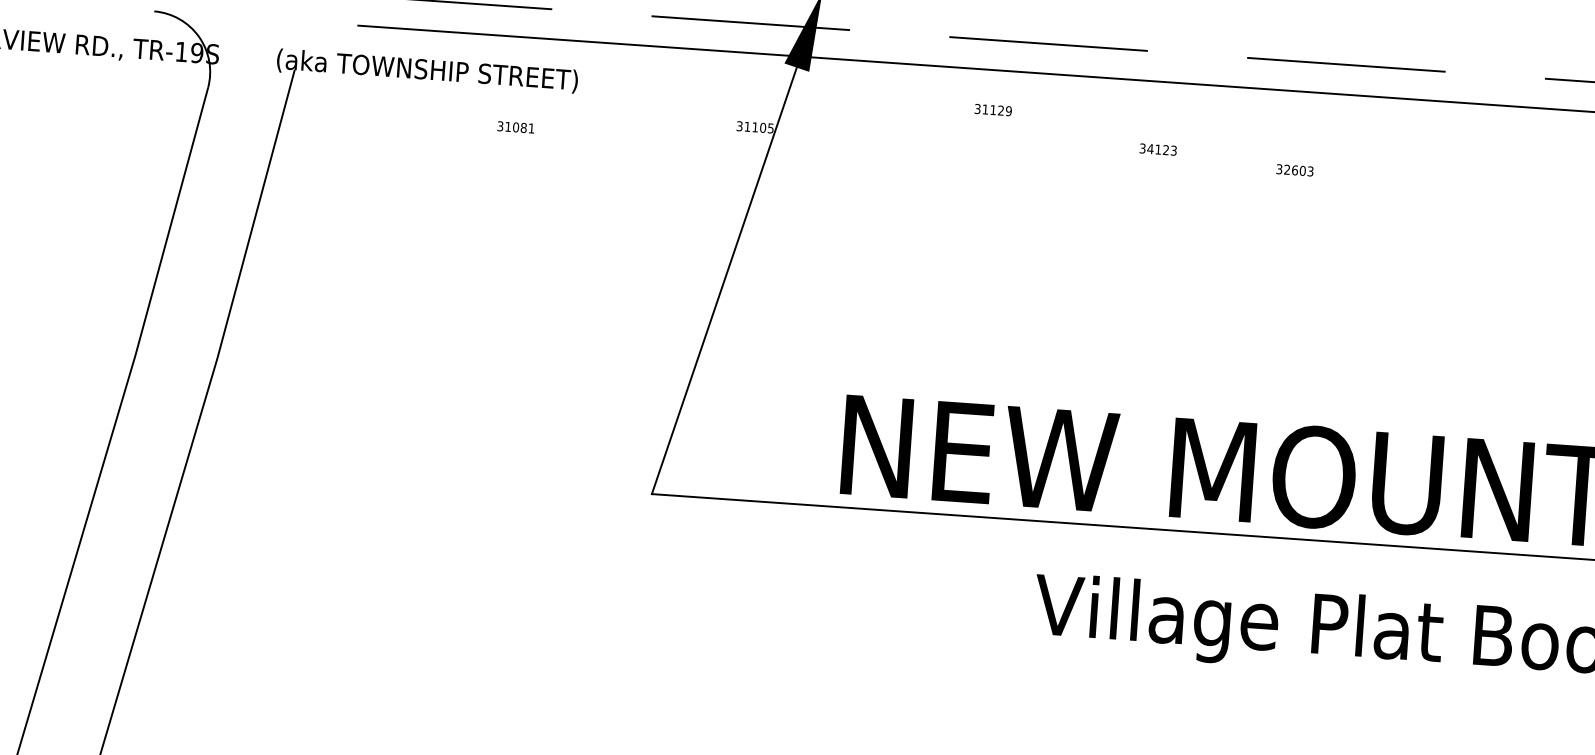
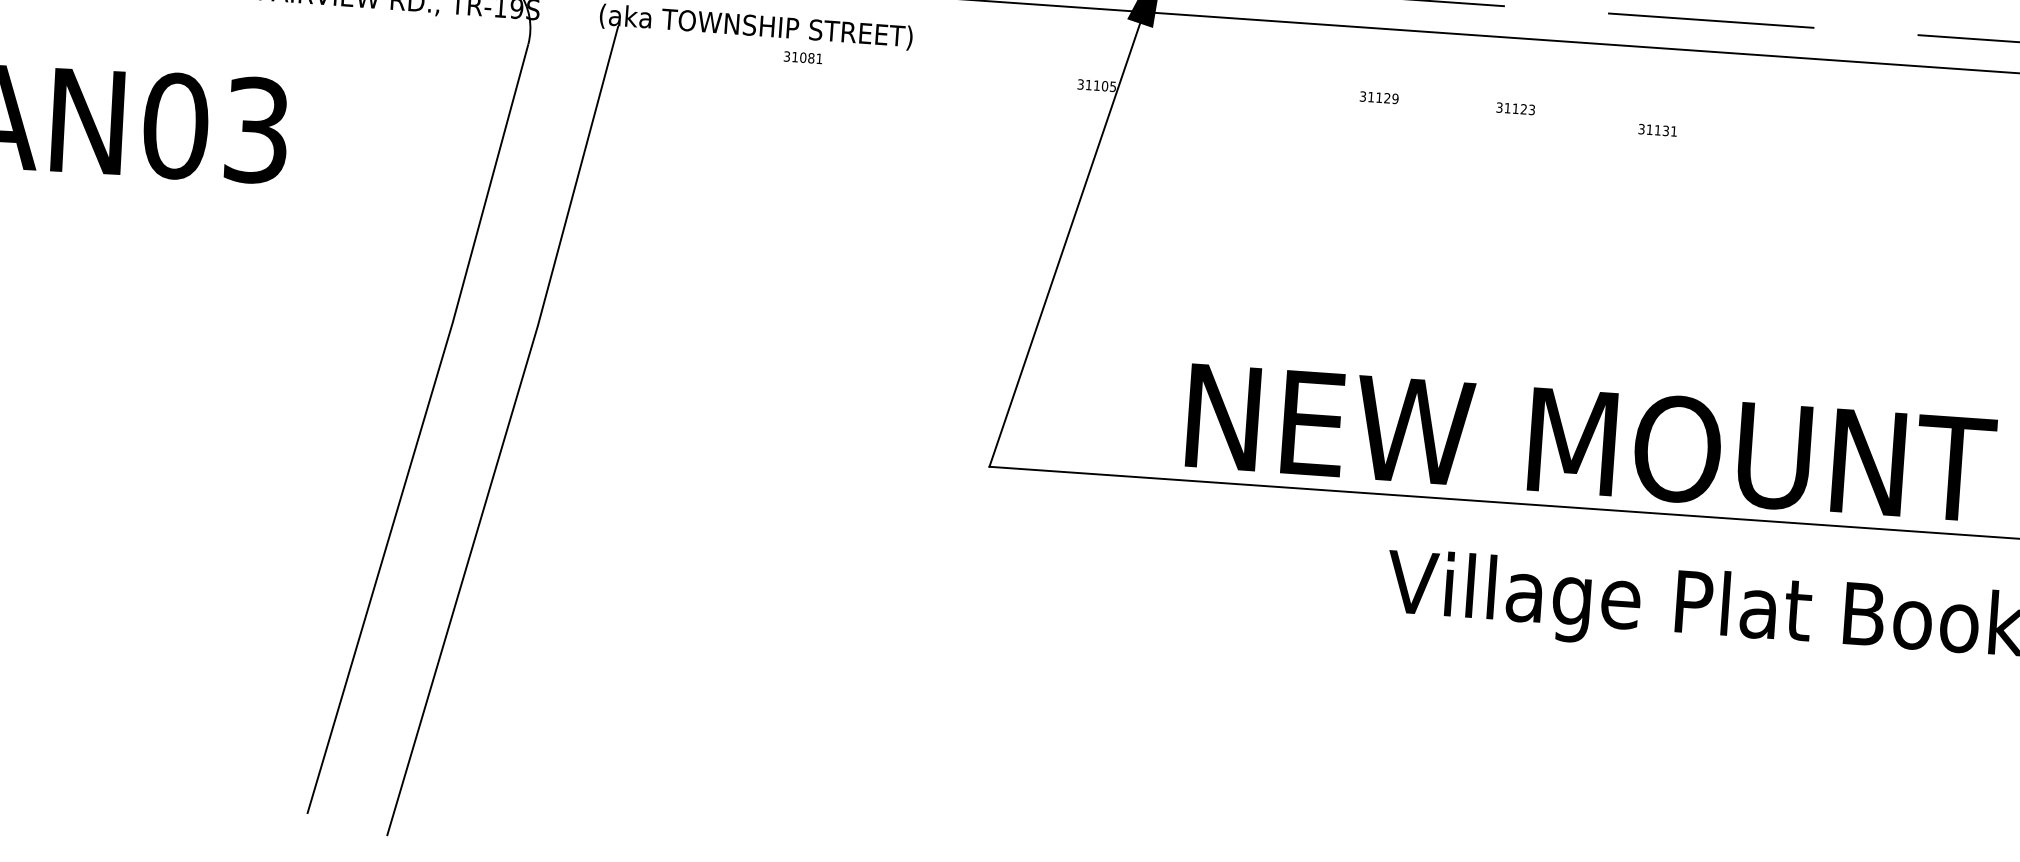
text: (992, 109) -> (1378, 97), moved
text: (515, 127) -> (802, 57), moved
text: (1150, 149) -> (1507, 108), 34123 -> 31123
text: (1298, 170) -> (1661, 130), 32603 -> 31131

